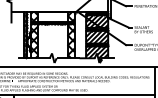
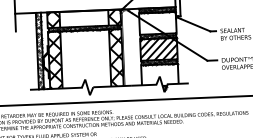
hatch: (97, 20) -> (158, 21), removed
hatch: (97, 52) -> (160, 74), removed

